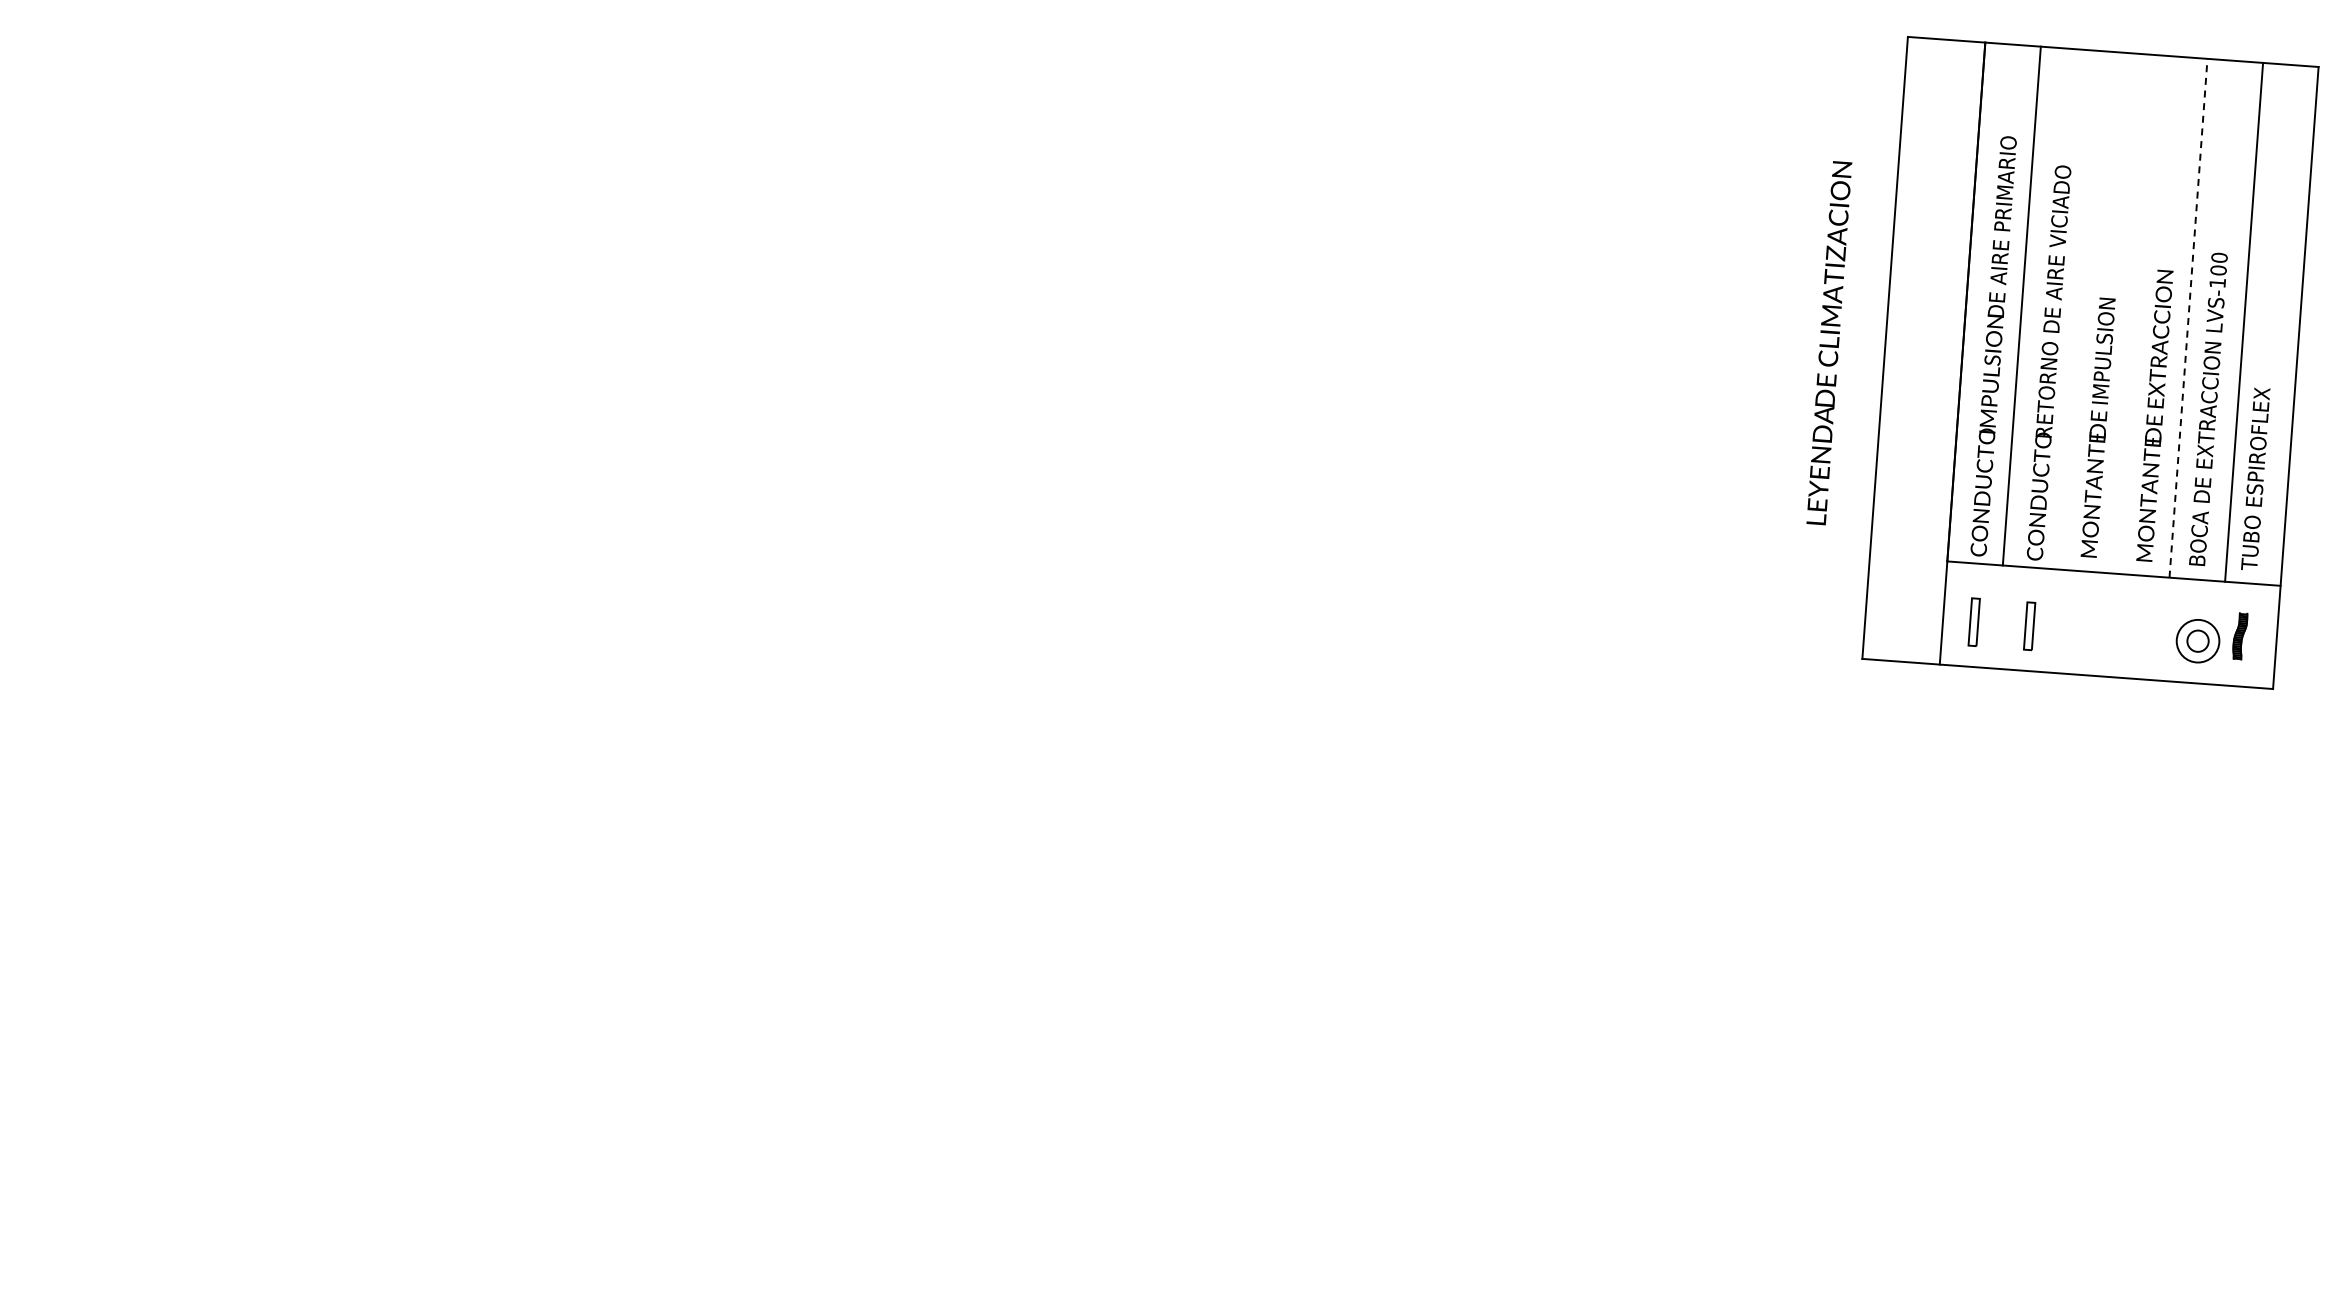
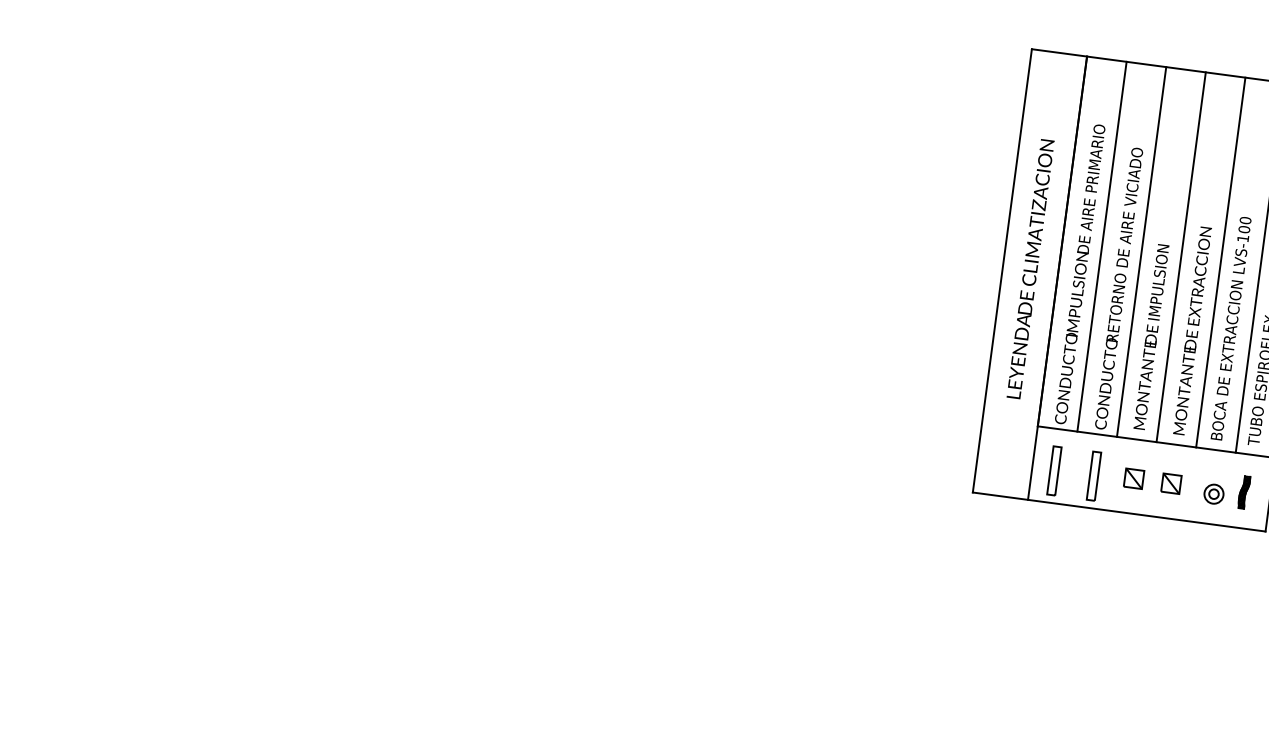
line: (2077, 309) -> (1141, 251), added
line: (2132, 313) -> (1180, 256), added
line: (2188, 317) -> (1220, 261), dashed -> solid
text: (1829, 343) -> (1030, 269), moved
part: (1974, 622) -> (1054, 471), size x1.43
part: (2085, 625) -> (1133, 478), added
part: (2029, 626) -> (1093, 476), size x1.43
part: (2137, 629) -> (1171, 483), added
part: (2198, 641) -> (1214, 494), size x0.62

